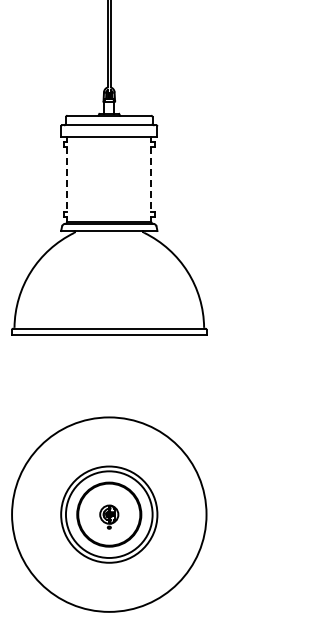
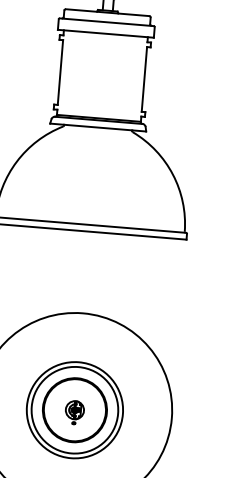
line: (67, 179) -> (60, 72), dashed -> solid
line: (151, 179) -> (144, 79), dashed -> solid

